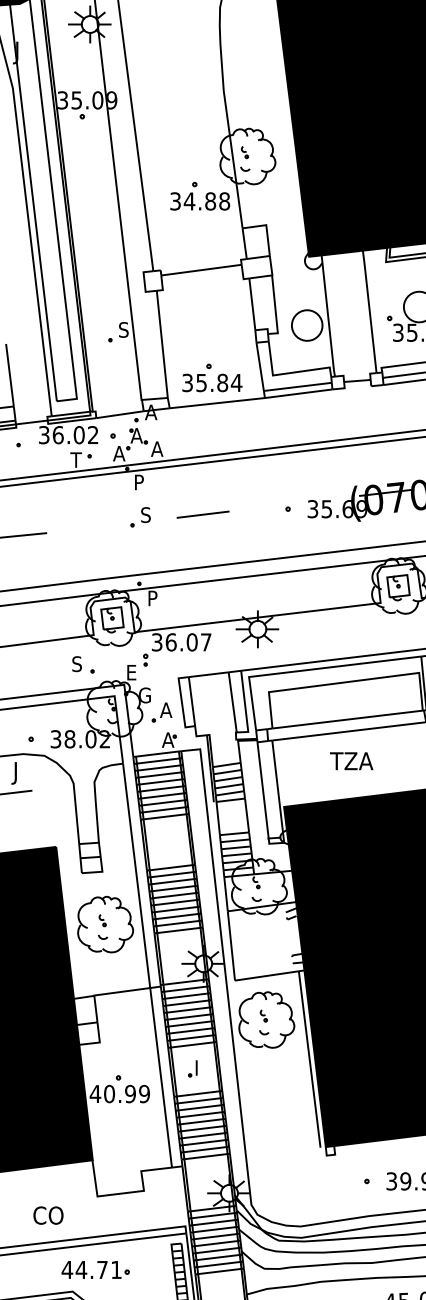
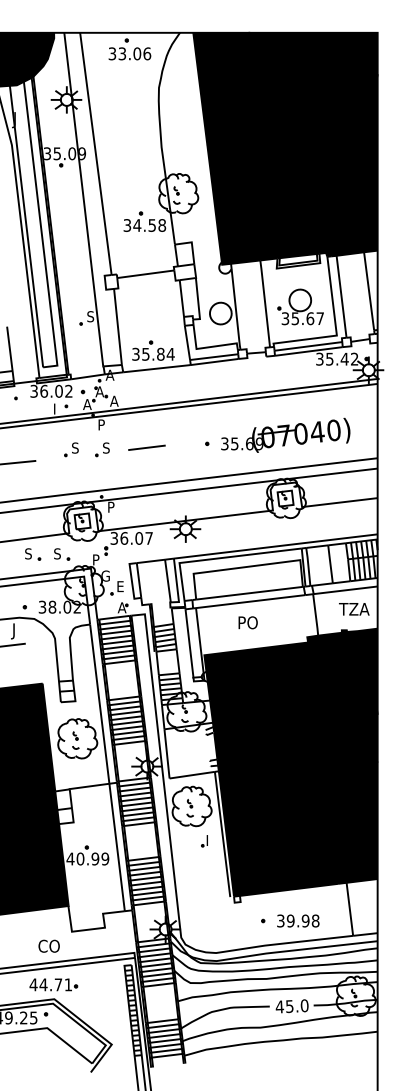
text: (210, 201) -> (152, 225), 34.88 -> 34.58
text: (75, 459) -> (56, 408), T -> I
part: (96, 517) -> (71, 449), added
part: (43, 664) -> (33, 554), added
text: (132, 672) -> (96, 559), E -> P
text: (165, 710) -> (120, 586), A -> E
text: (351, 760) -> (252, 622), TZA -> PO
part: (192, 1069) -> (204, 841), moved
text: (47, 1214) -> (48, 945), moved
part: (95, 1269) -> (53, 984), moved

